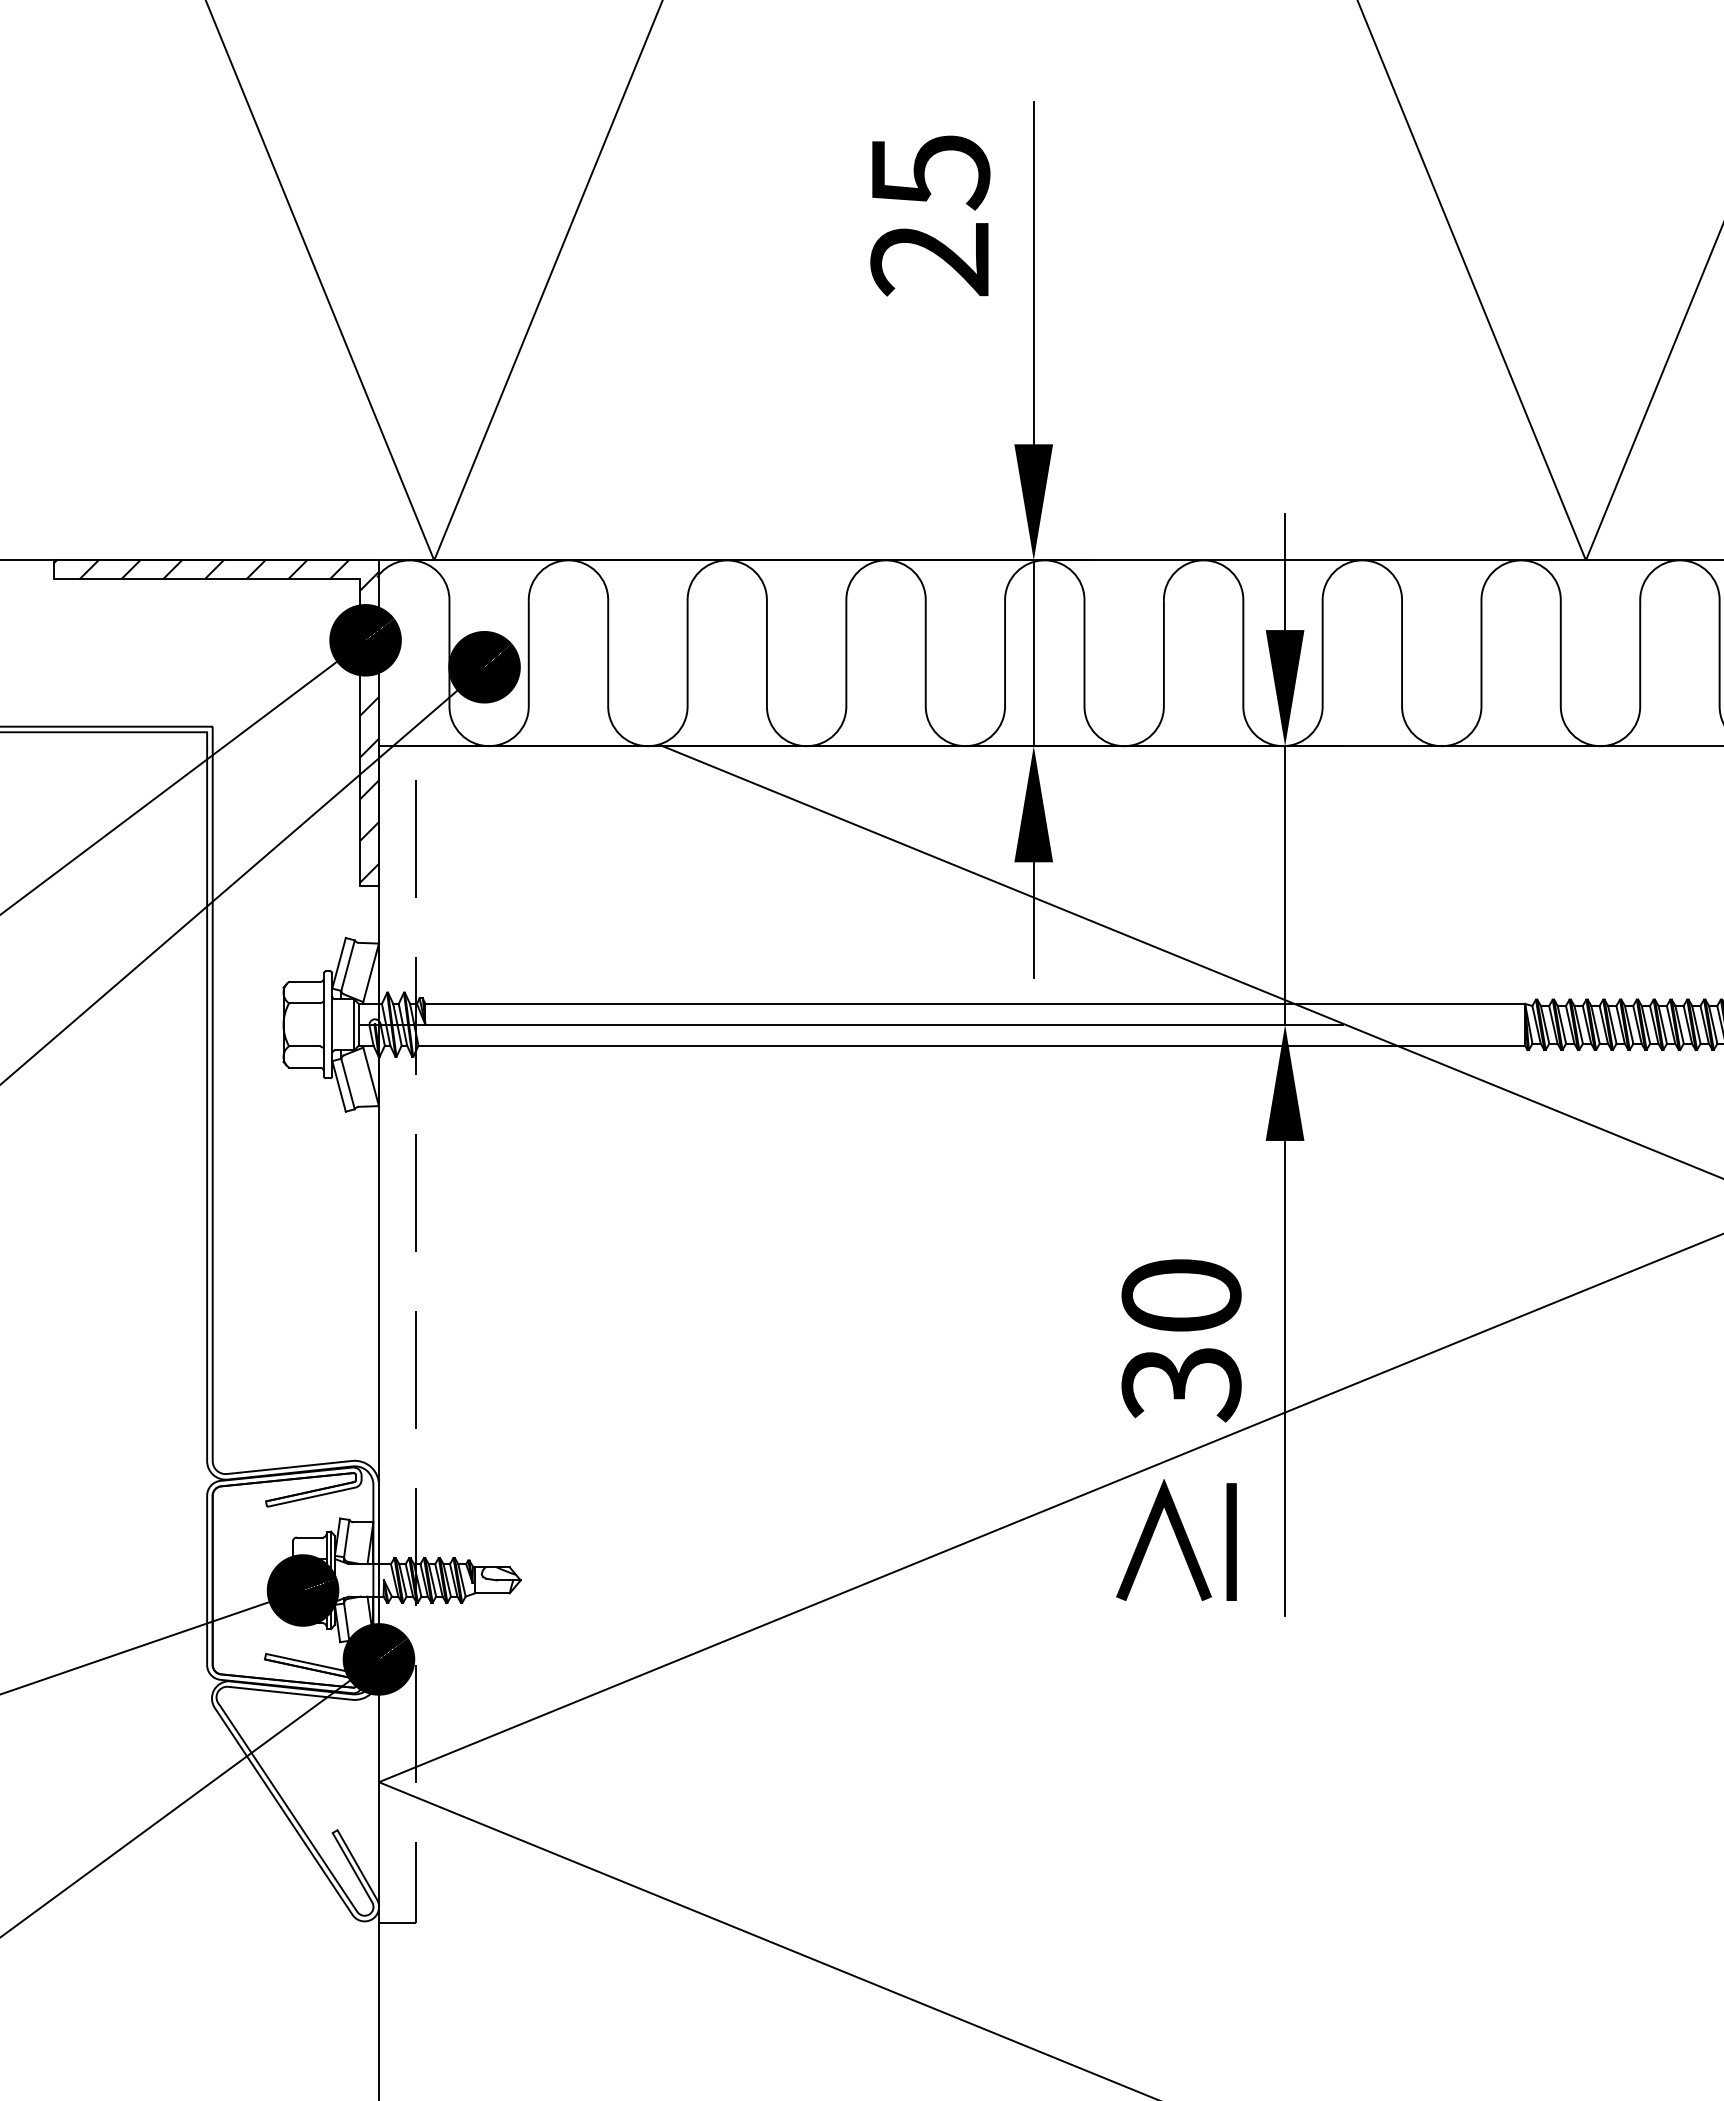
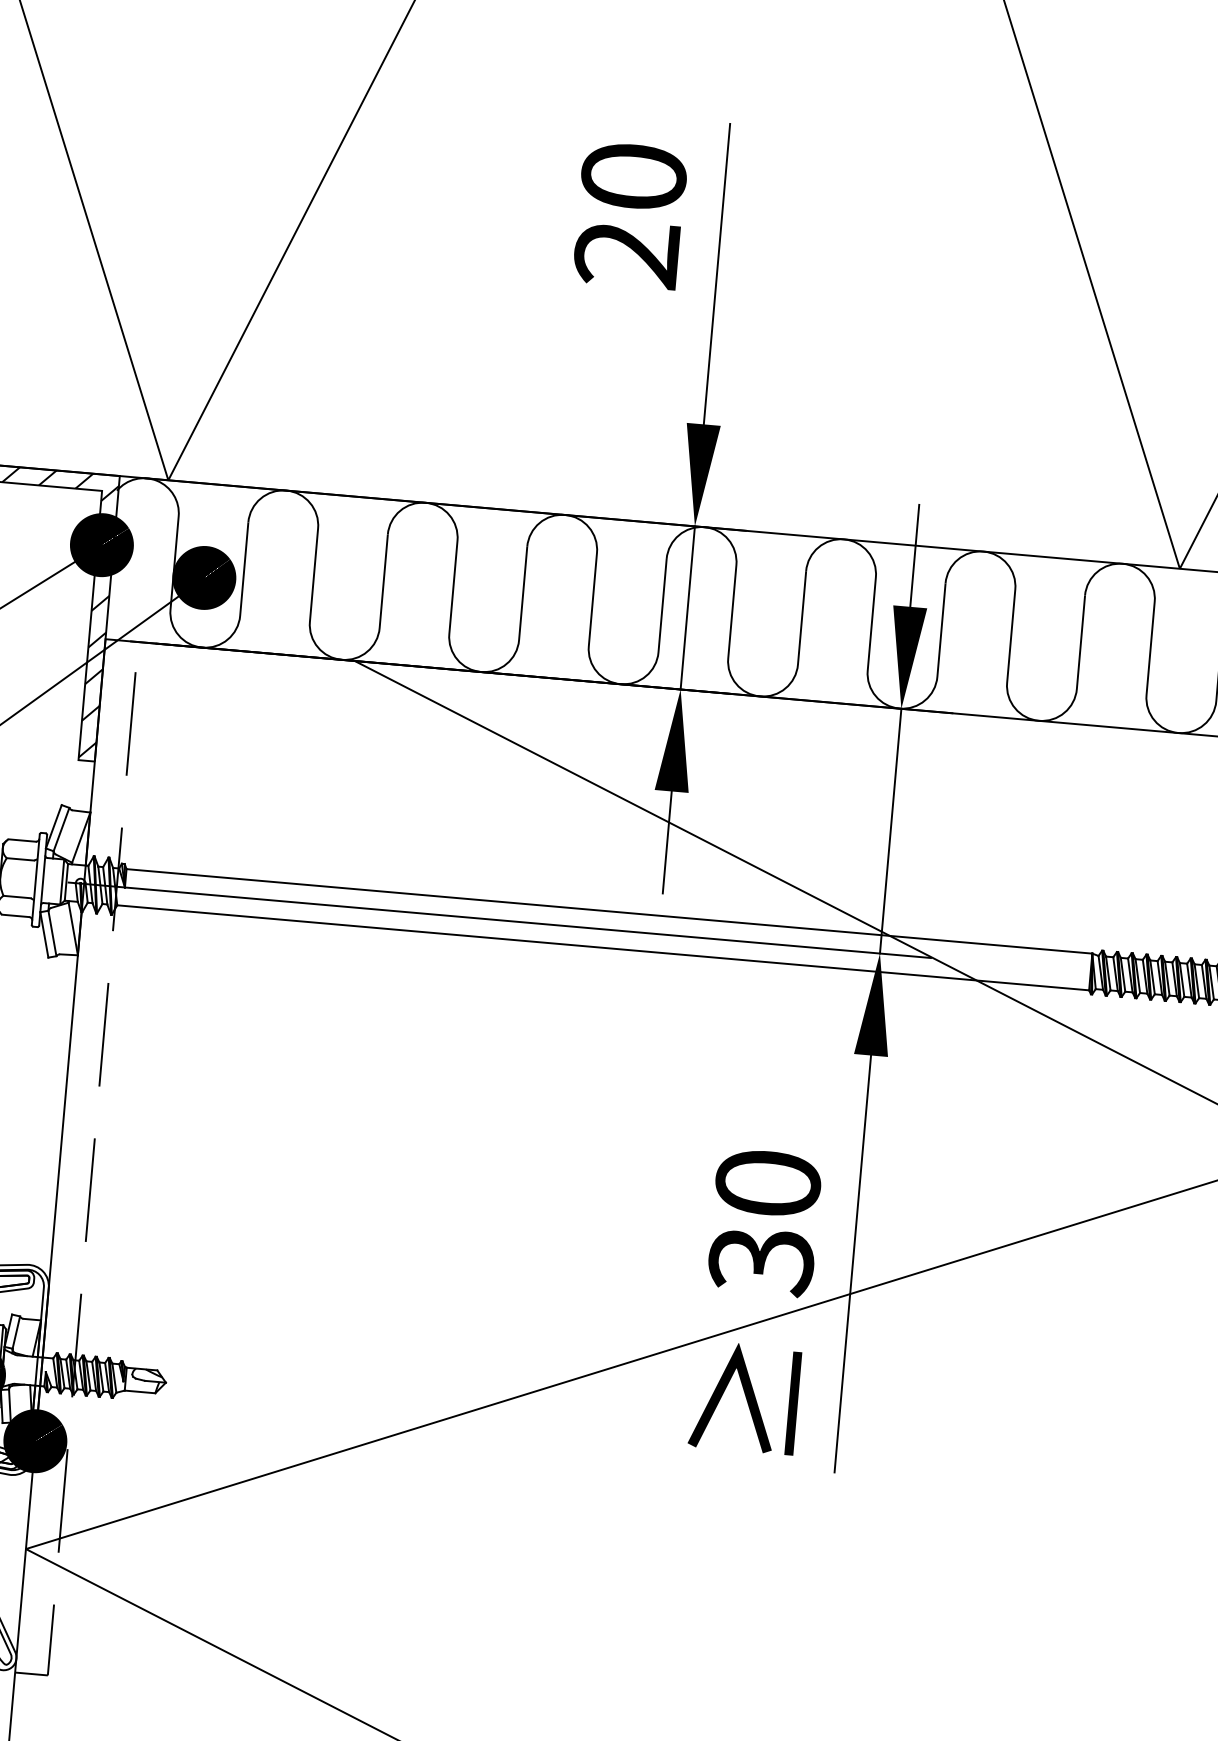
text: (930, 172) -> (634, 177), 25 -> 20

